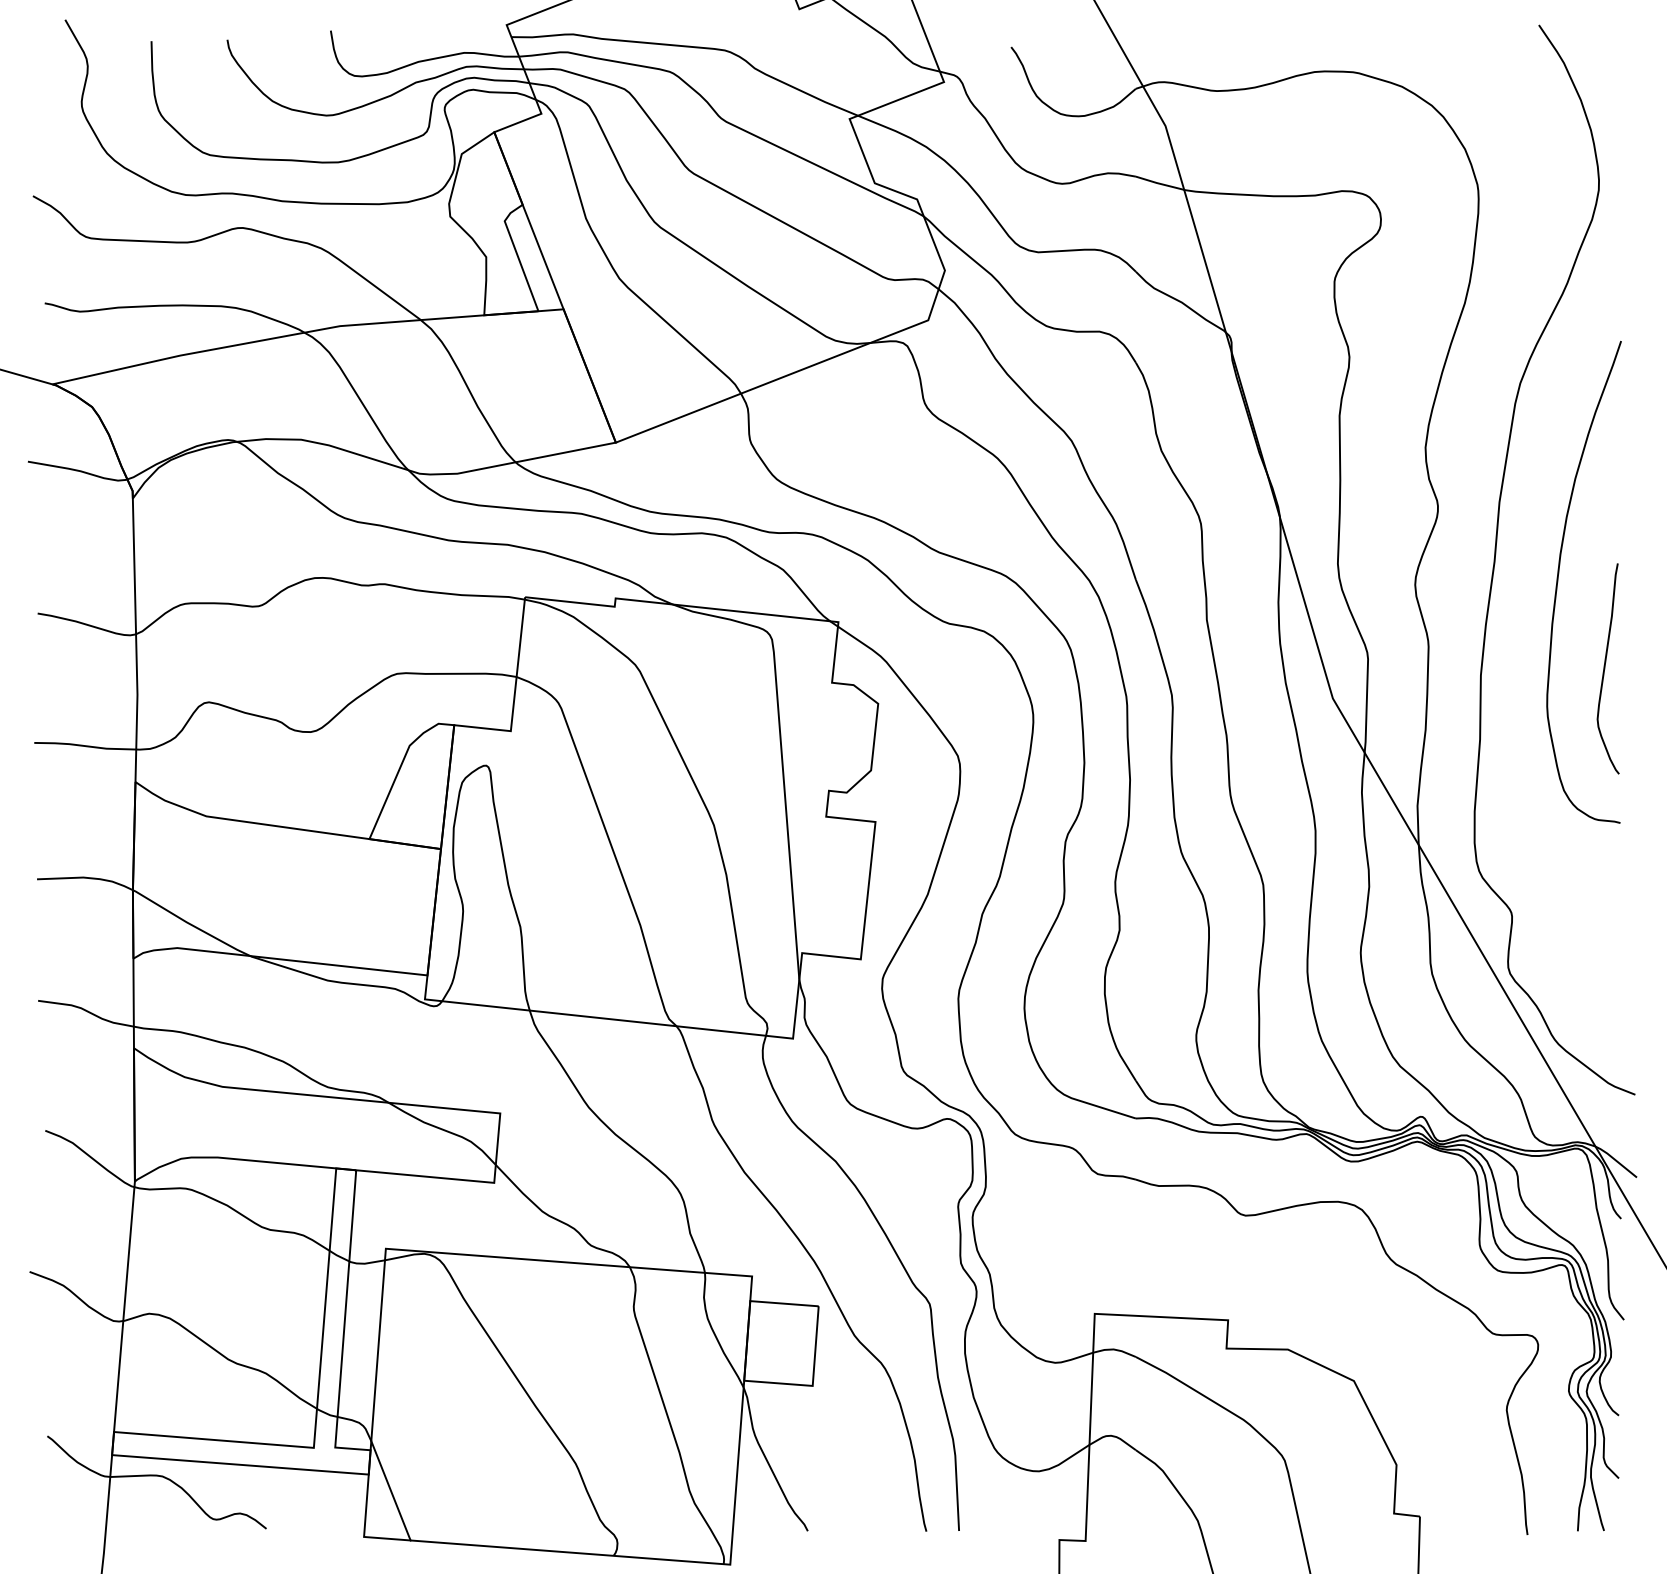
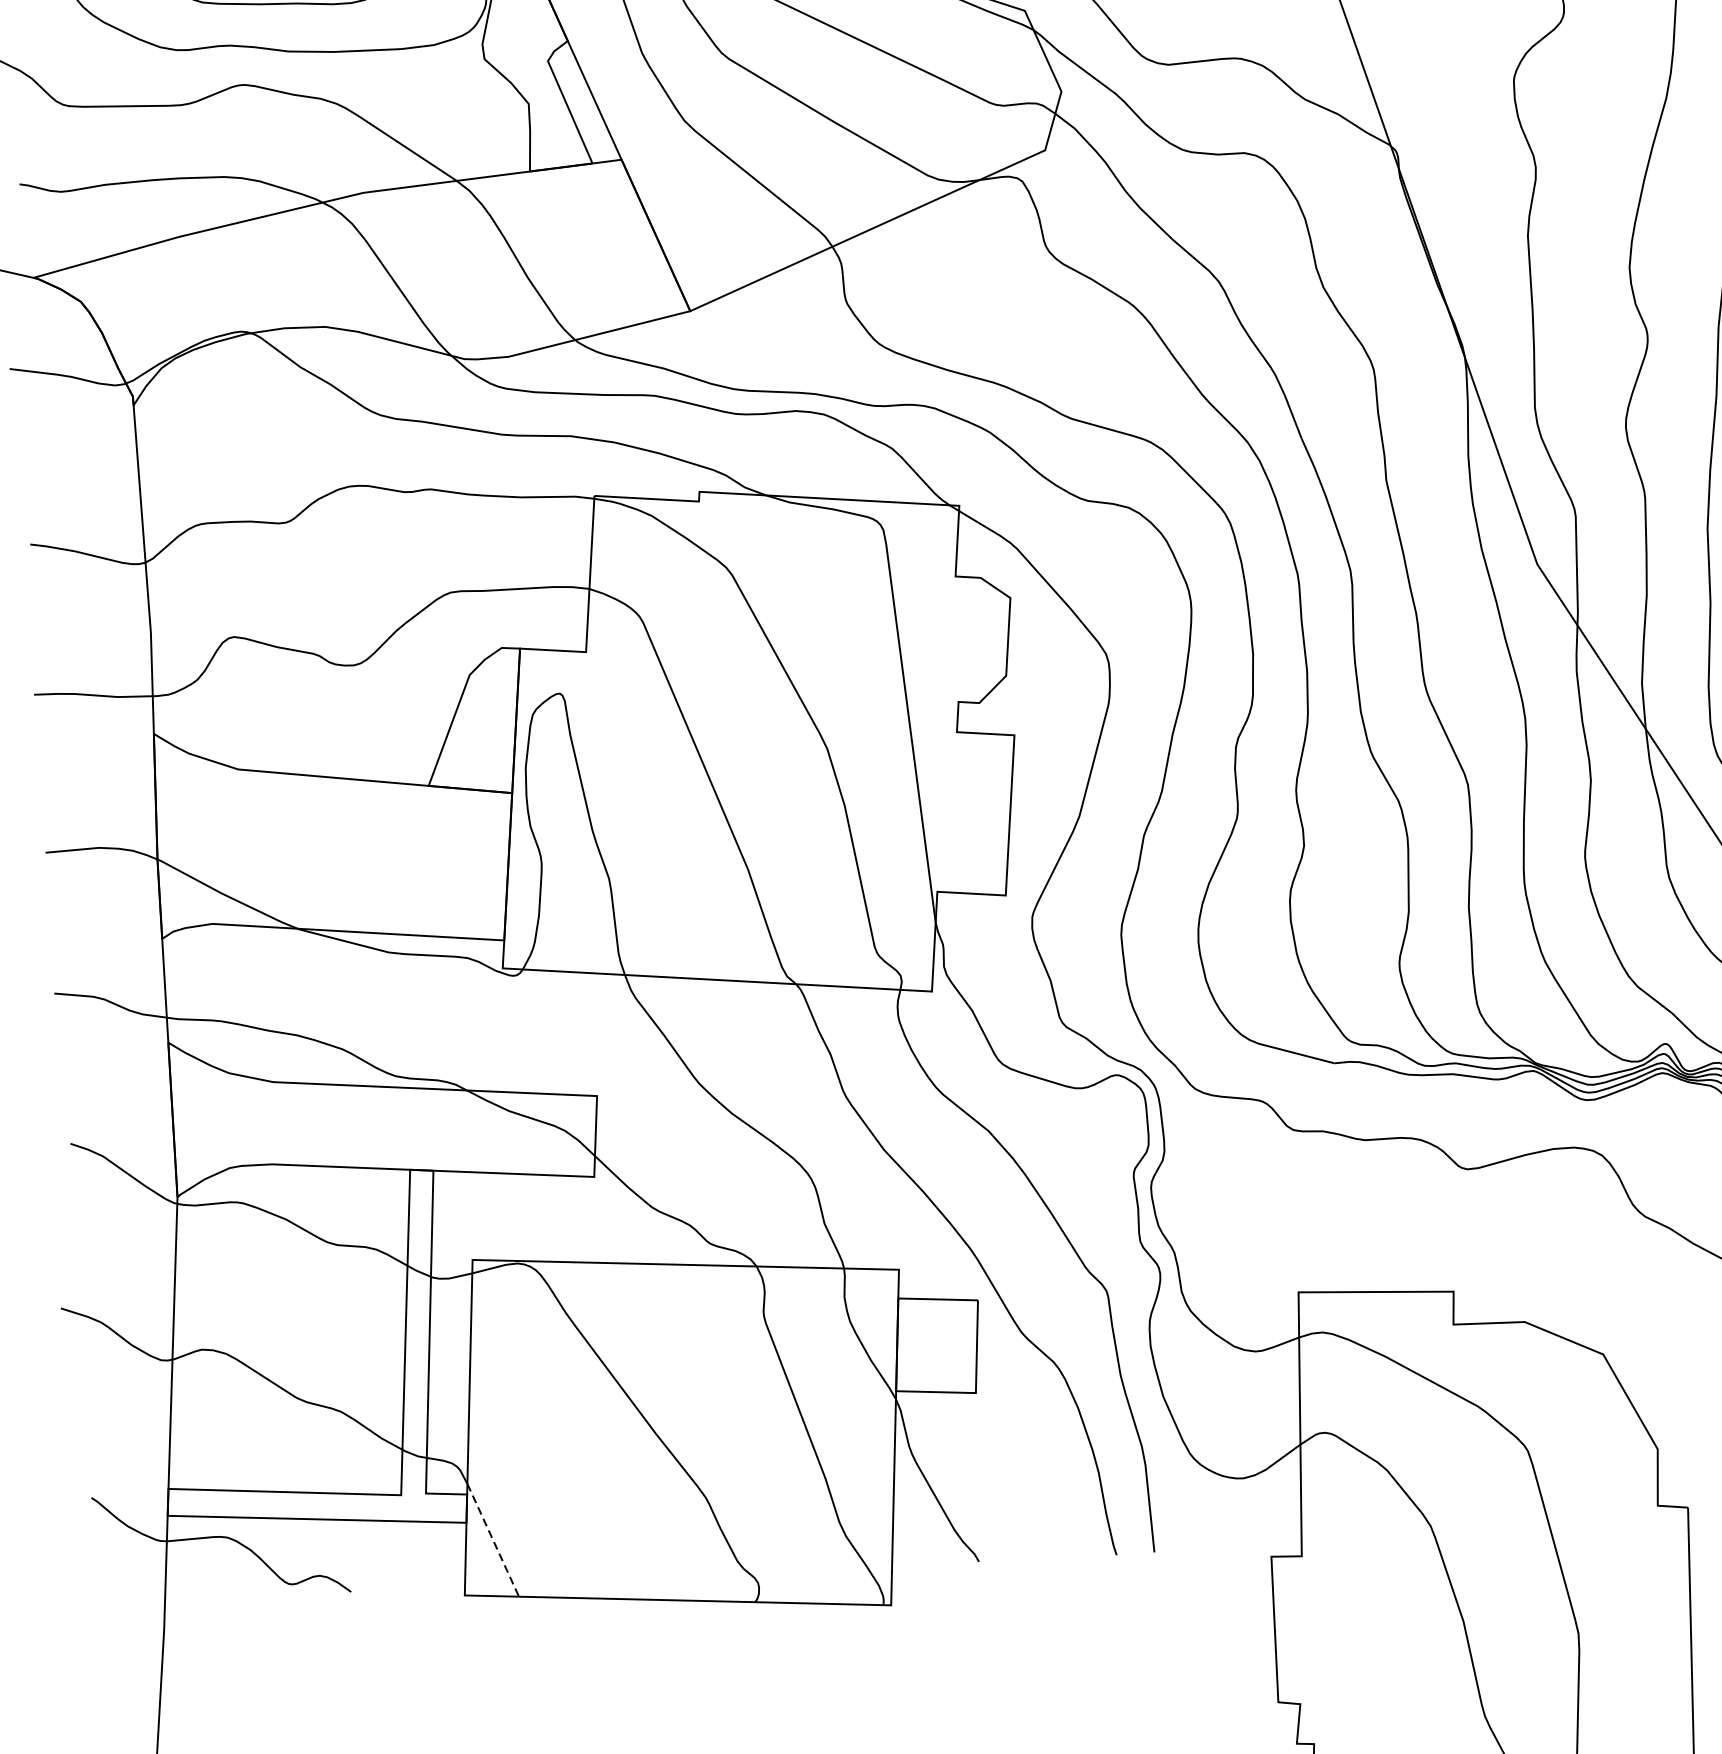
line: (391, 1491) -> (493, 1541), solid -> dashed

